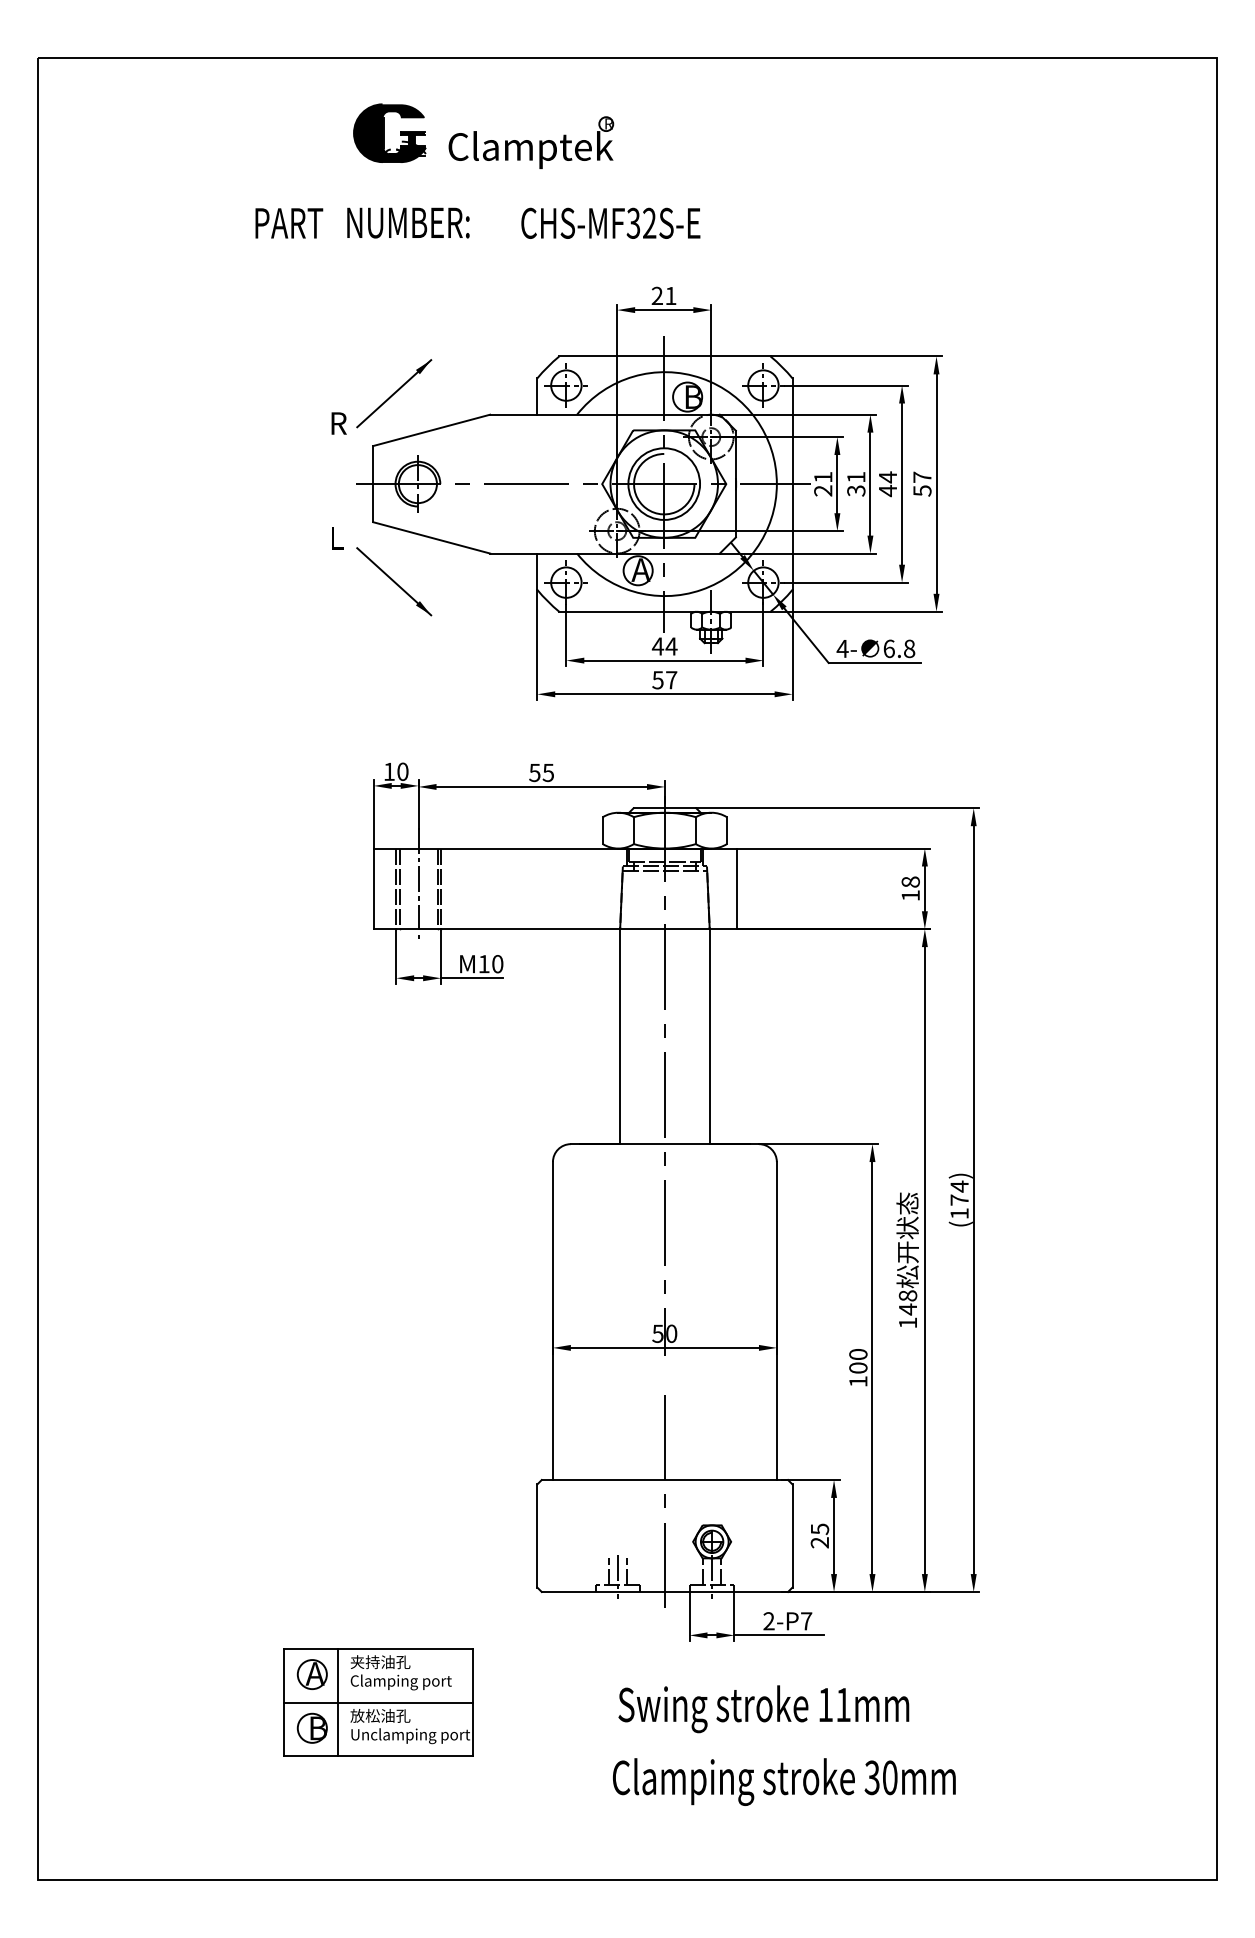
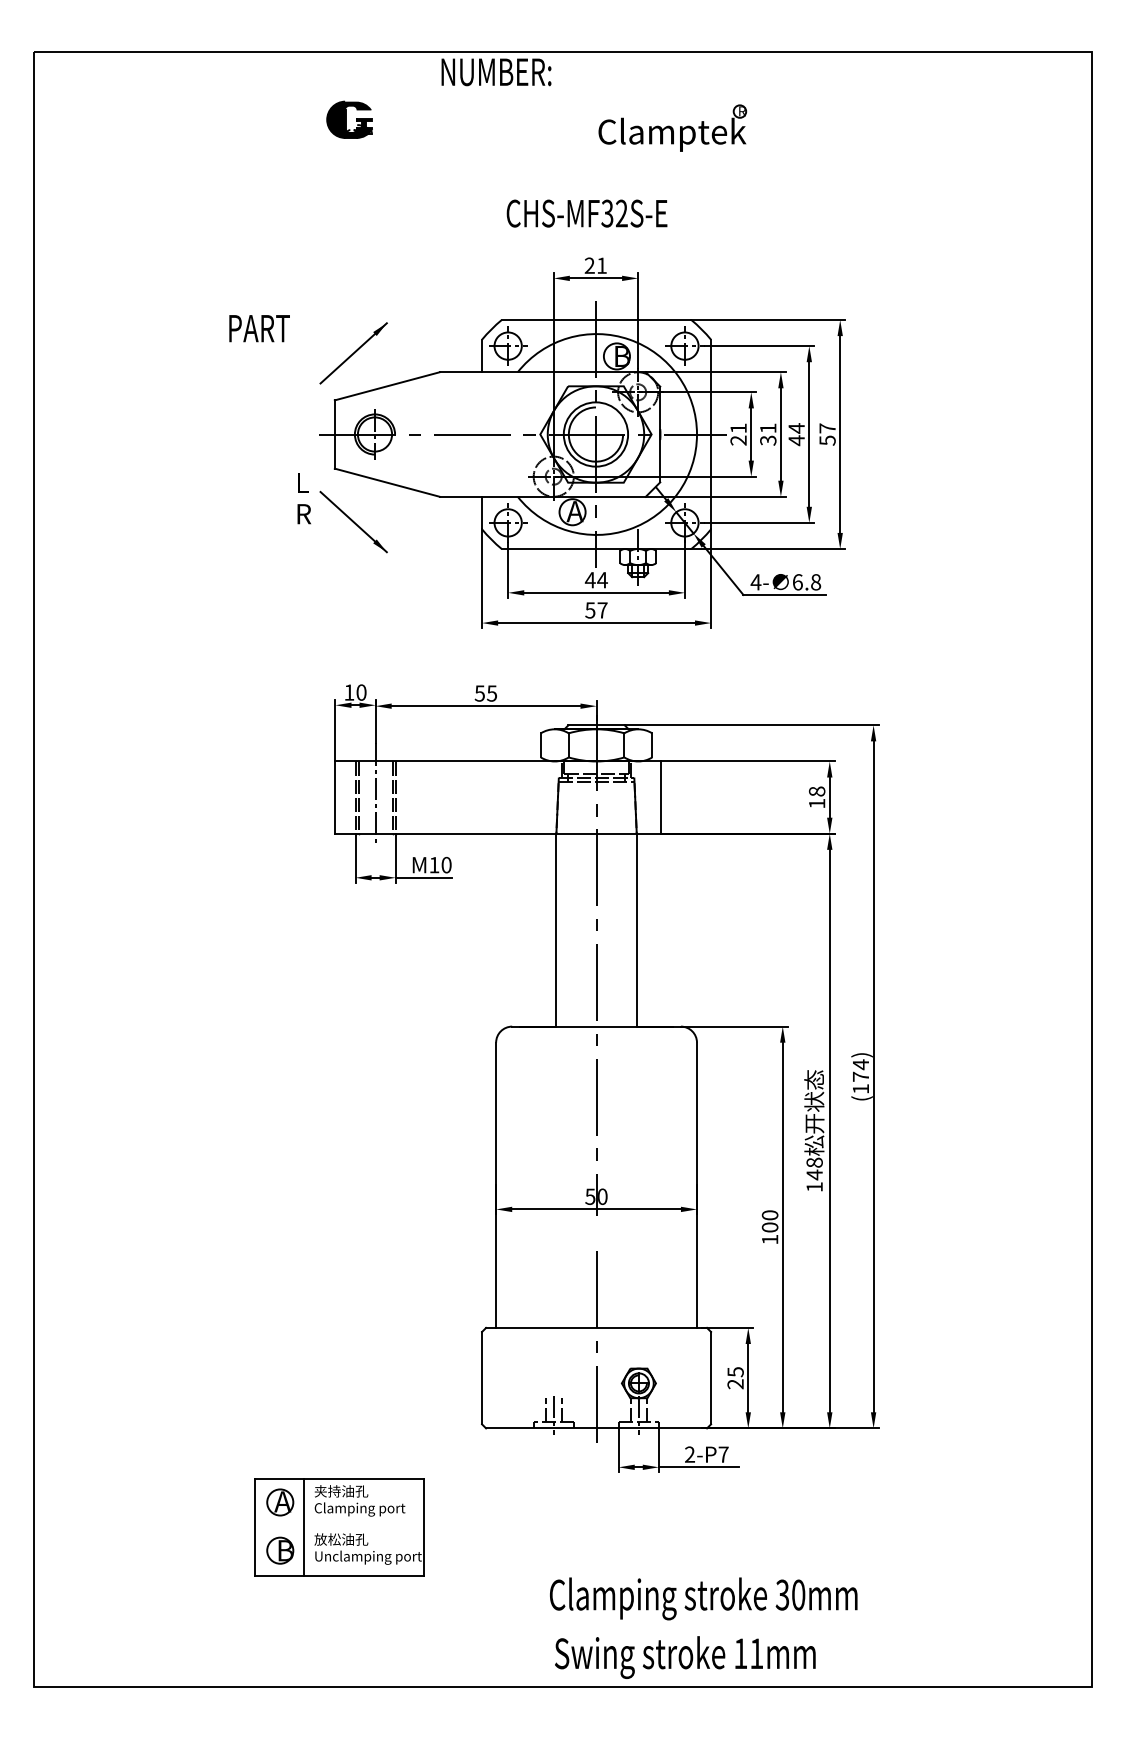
part: (389, 132) -> (349, 119), size x0.7
part: (531, 141) -> (672, 127), moved
text: (289, 223) -> (259, 328), moved
text: (408, 223) -> (496, 72), moved
text: (610, 223) -> (586, 213), moved
text: (338, 423) -> (303, 514), moved
line: (378, 1702) -> (339, 1527), removed
text: (764, 1709) -> (685, 1657), moved

